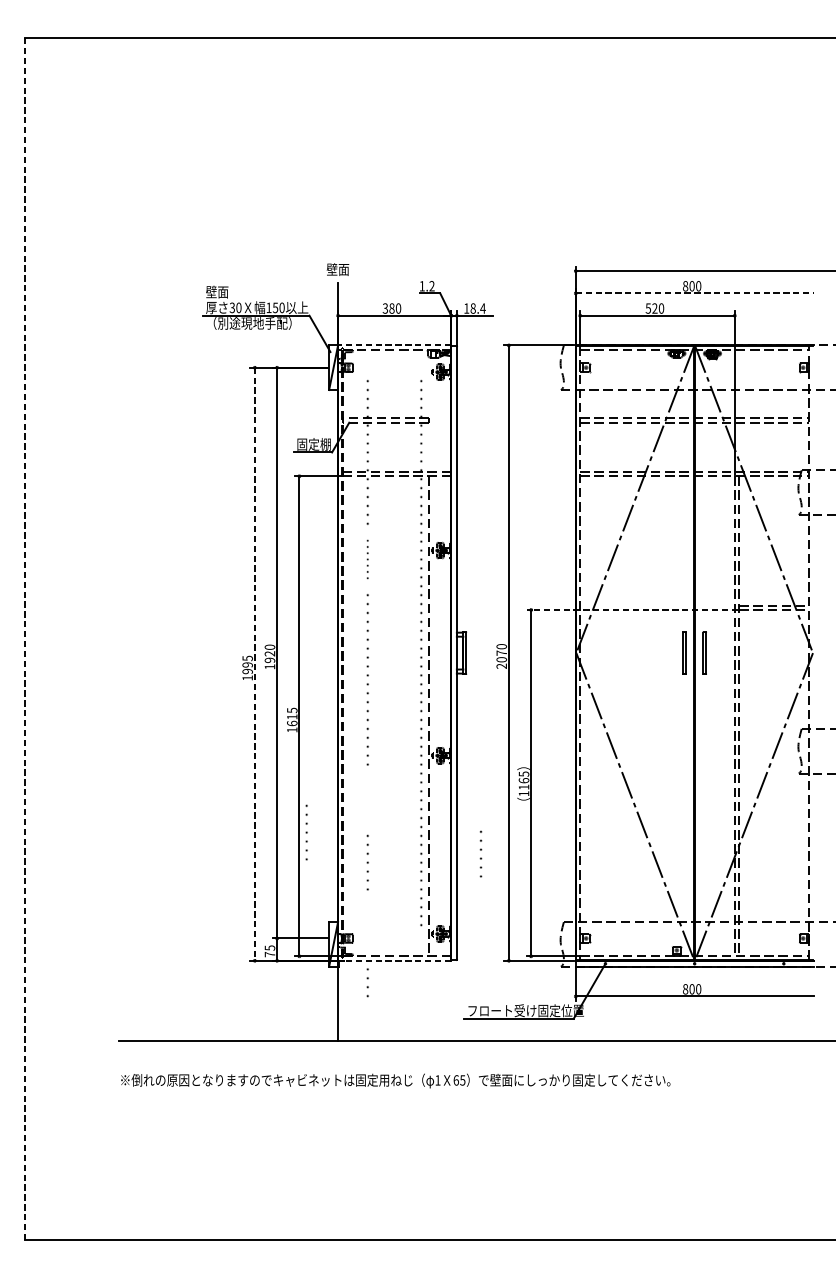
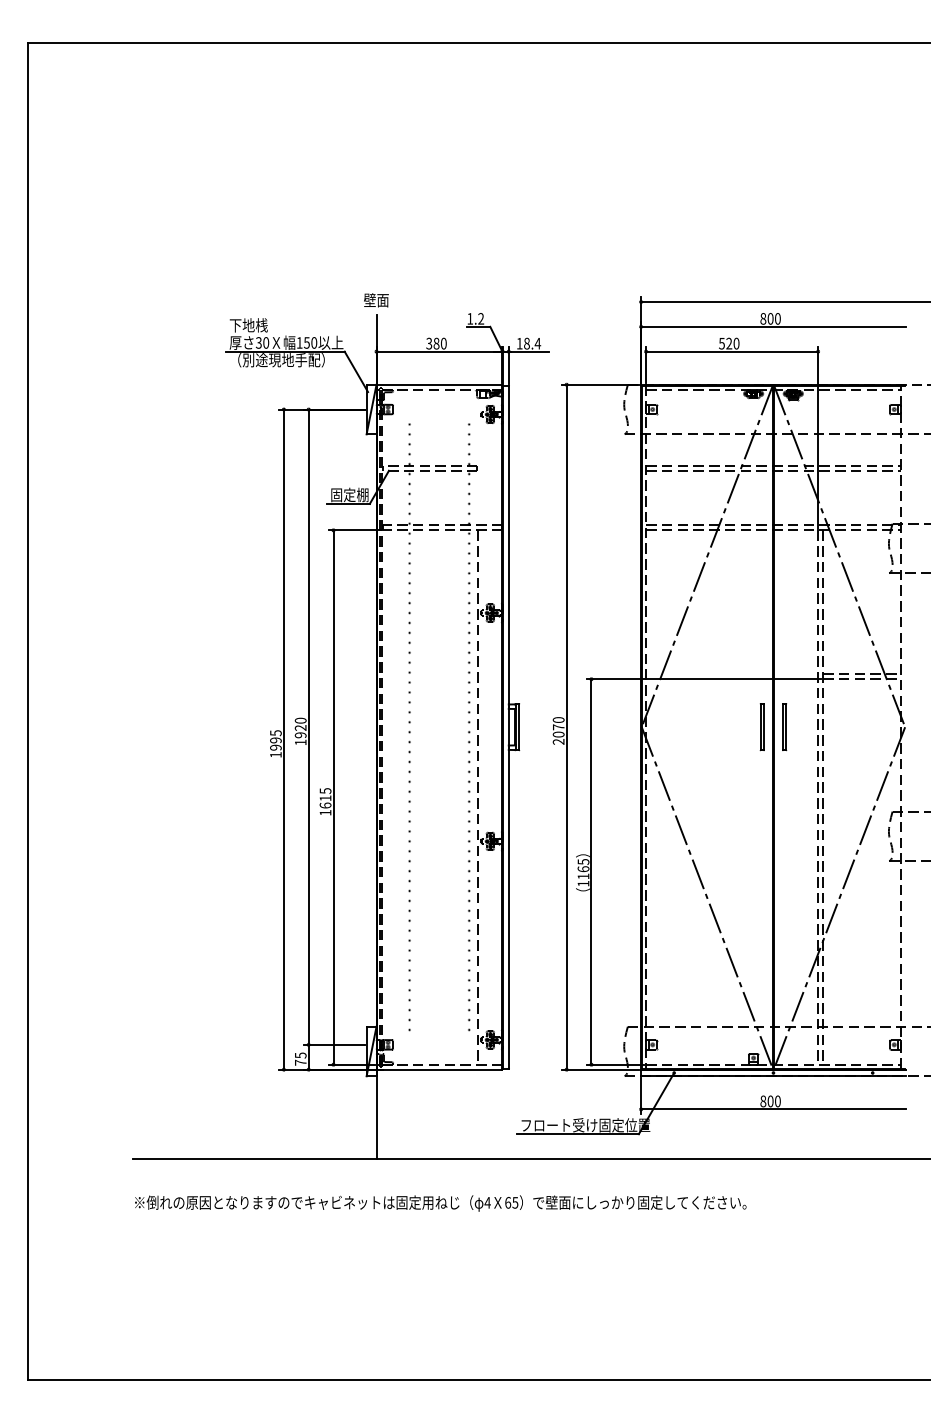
text: (223, 292) -> (248, 325), 壁面 -> 下地桟
line: (694, 293) -> (773, 326), dashed -> solid
line: (394, 345) -> (439, 384), dashed -> solid
part: (367, 559) -> (409, 622), size x1.43
line: (631, 610) -> (703, 679), dashed -> solid
line: (25, 639) -> (28, 711), dashed -> solid
line: (254, 665) -> (283, 740), dashed -> solid
part: (306, 832) -> (409, 890), moved
part: (480, 853) -> (535, 950), removed
line: (394, 960) -> (439, 1069), dashed -> solid
part: (367, 983) -> (409, 1015), moved
text: (437, 1080) -> (487, 1202), 1 -> 4

